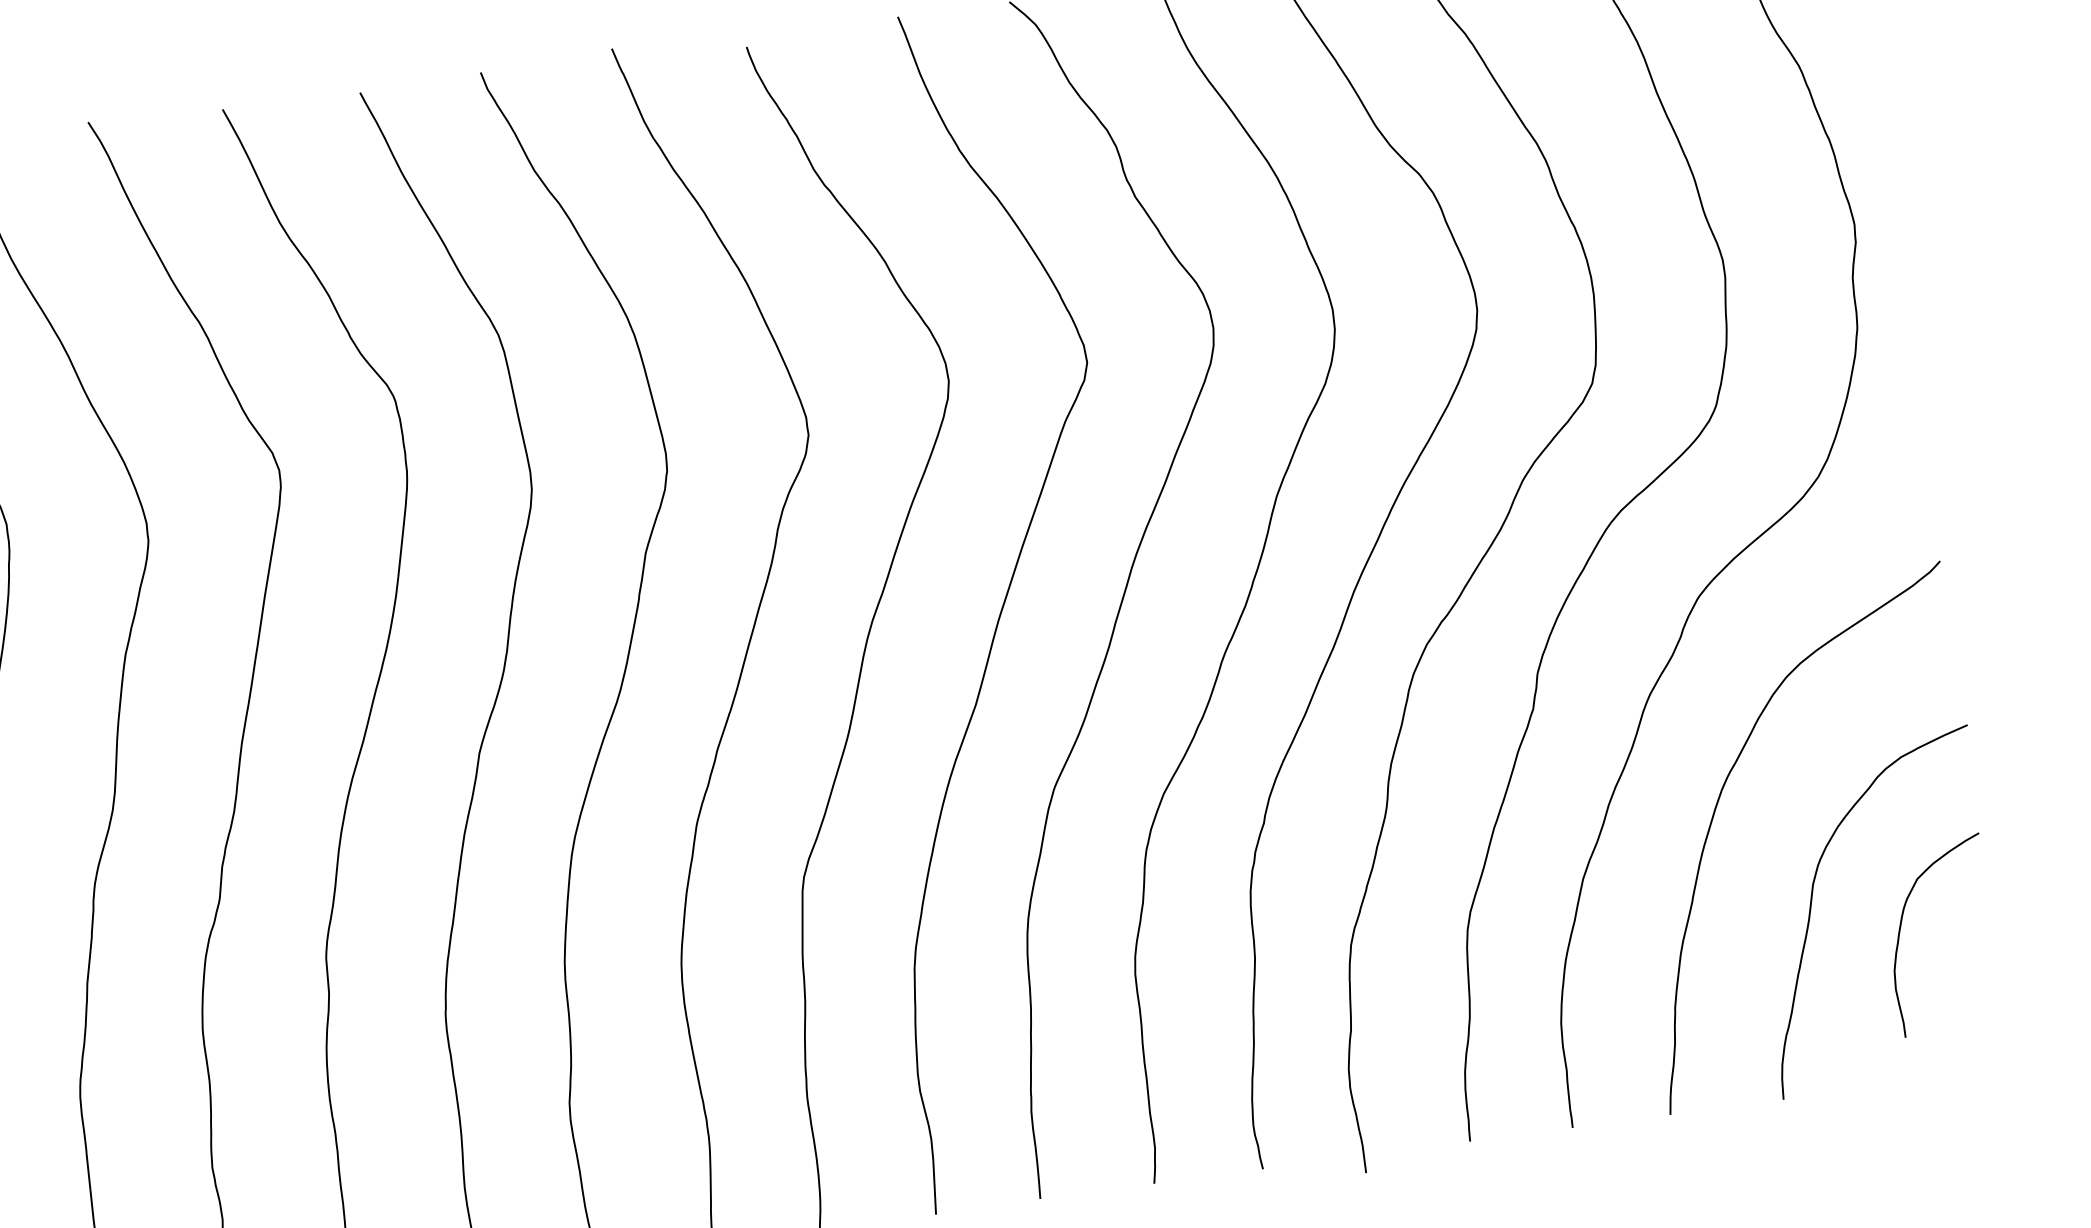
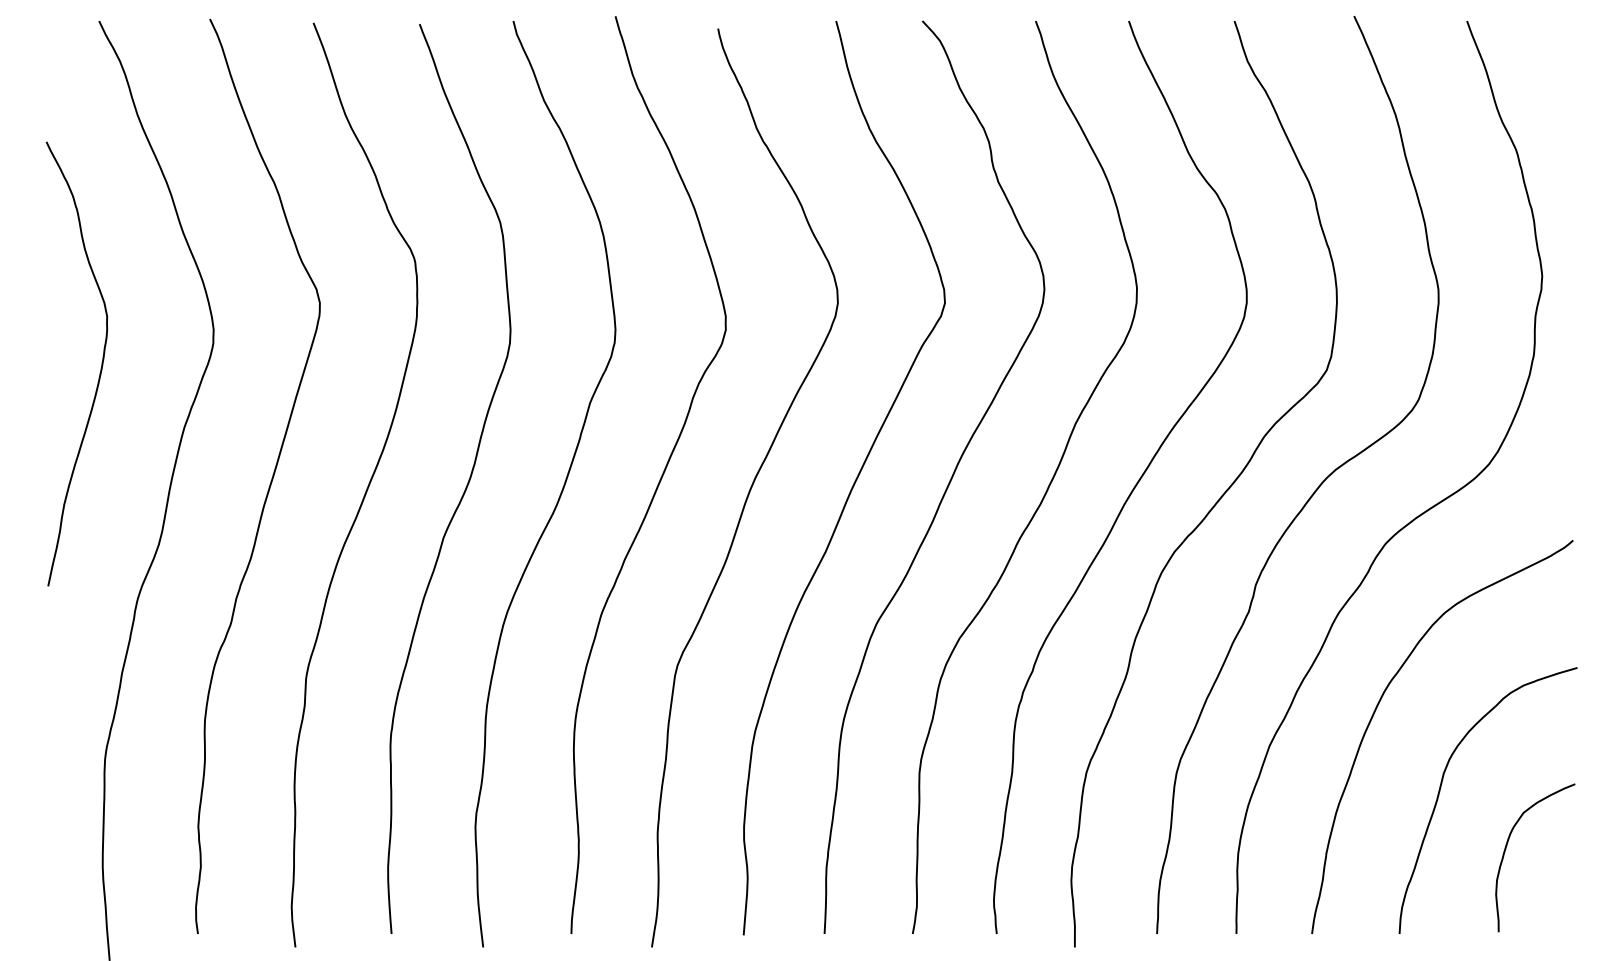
curve: (1901, 929) -> (1506, 849), moved

